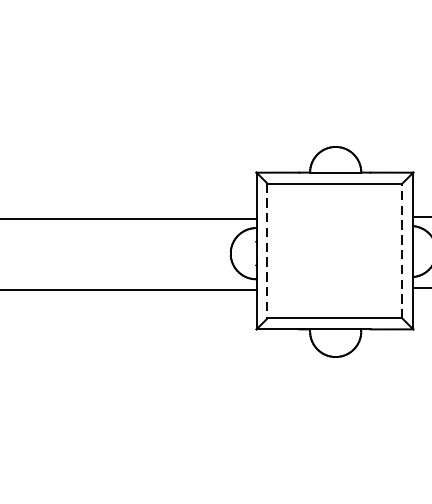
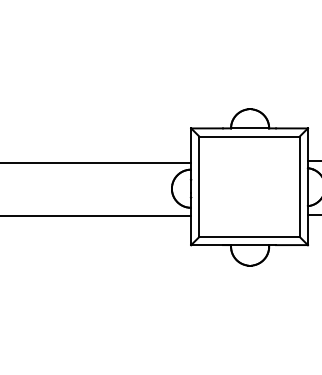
line: (402, 250) -> (299, 186), dashed -> solid
line: (267, 252) -> (199, 187), dashed -> solid

